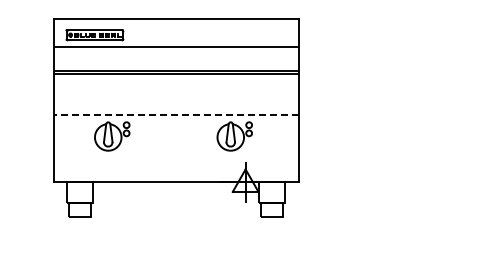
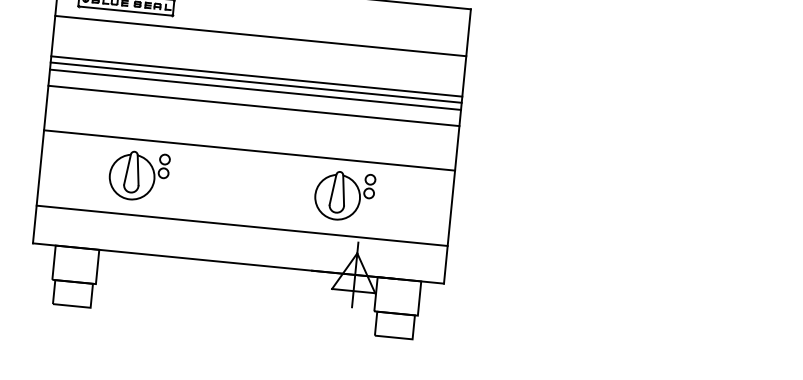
line: (175, 78) -> (254, 89), added
line: (175, 88) -> (252, 106), added
line: (176, 114) -> (250, 149), dashed -> solid
line: (175, 159) -> (241, 225), added

